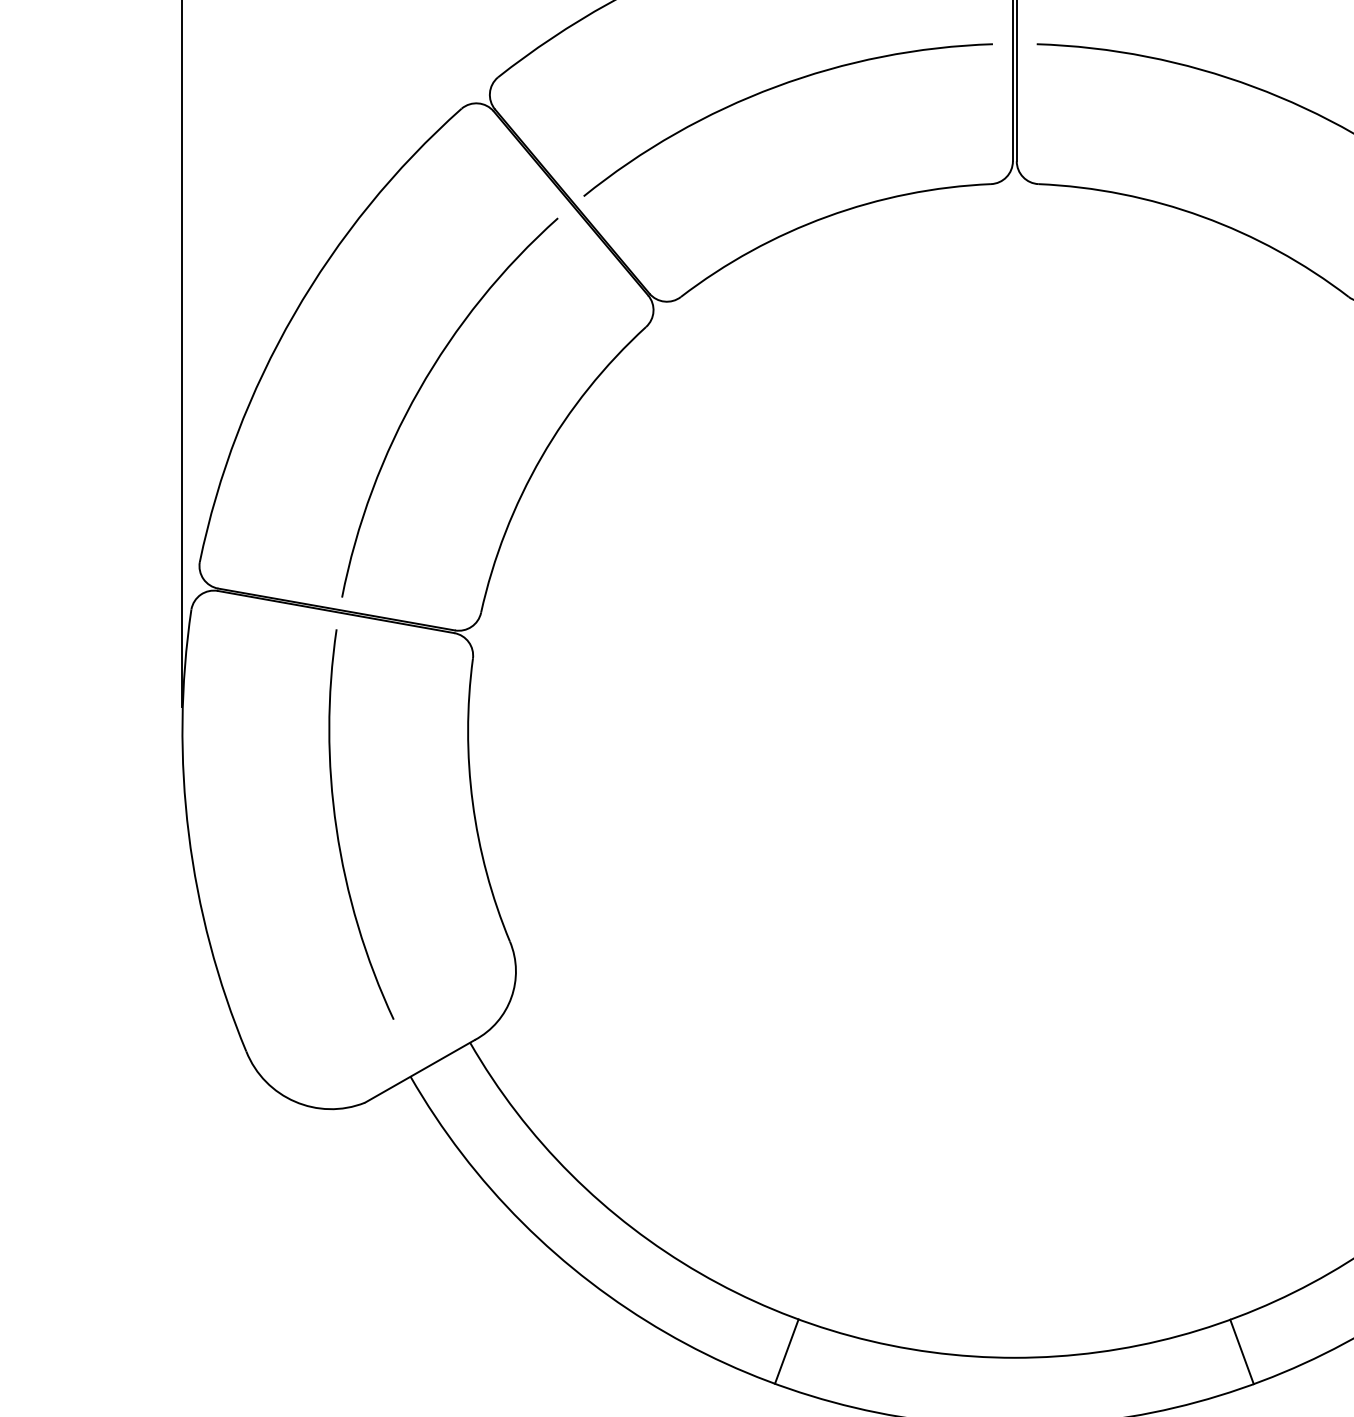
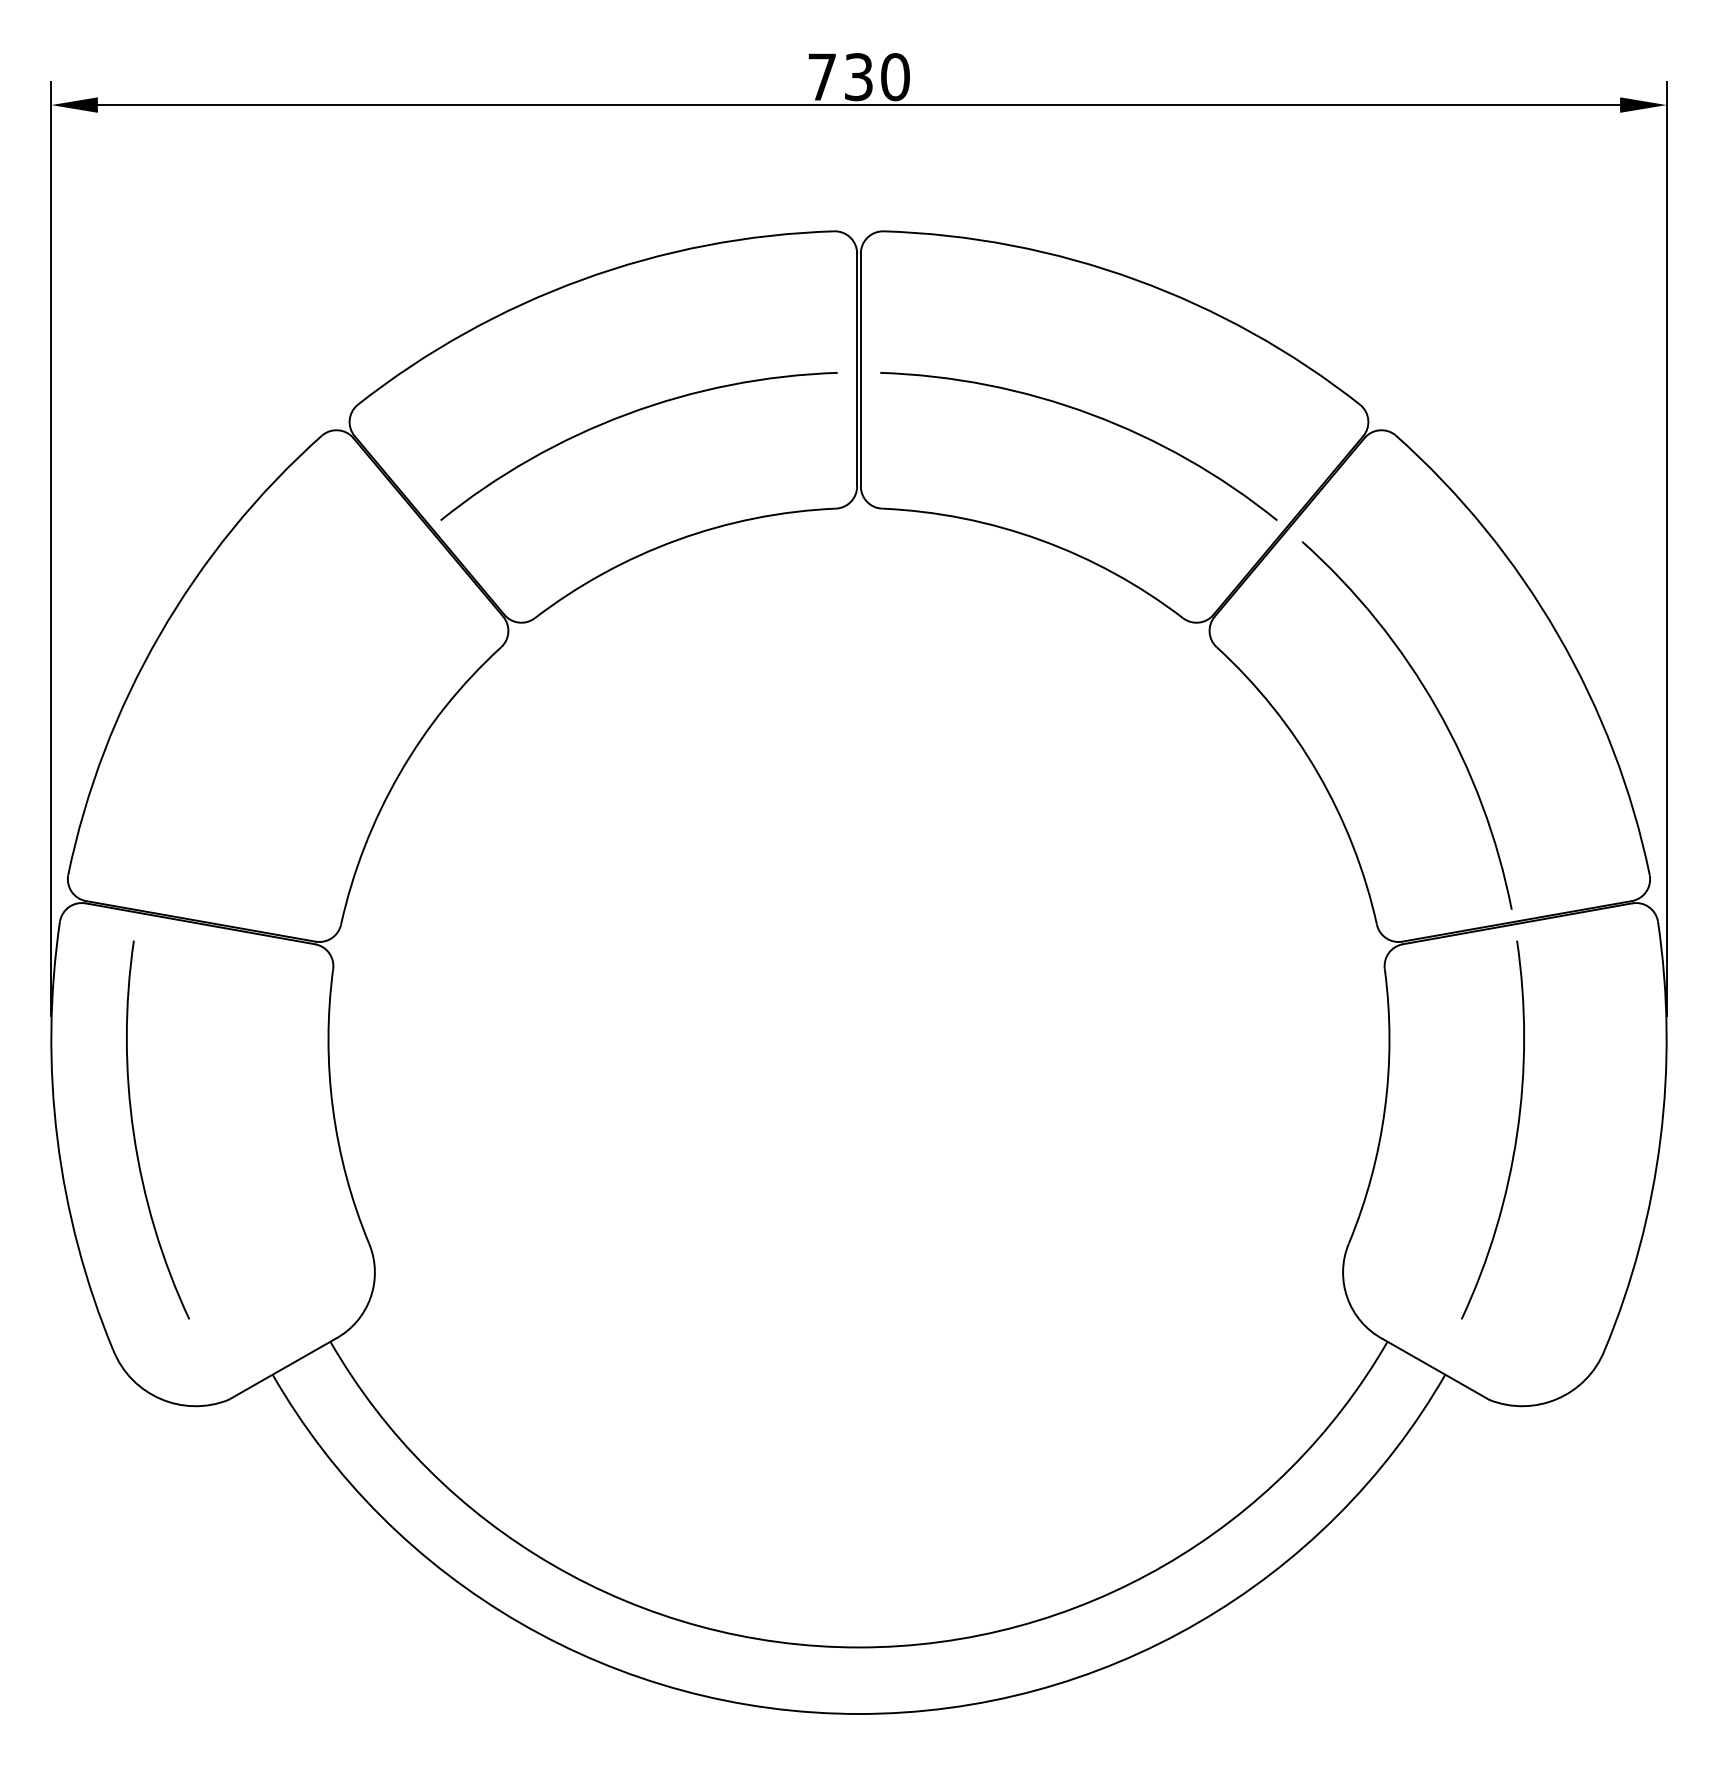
arc: (420, 390) -> (282, 708), removed
arc: (337, 823) -> (134, 1129), moved
line: (786, 1351) -> (637, 1641), removed
line: (1242, 1351) -> (1079, 1641), removed

